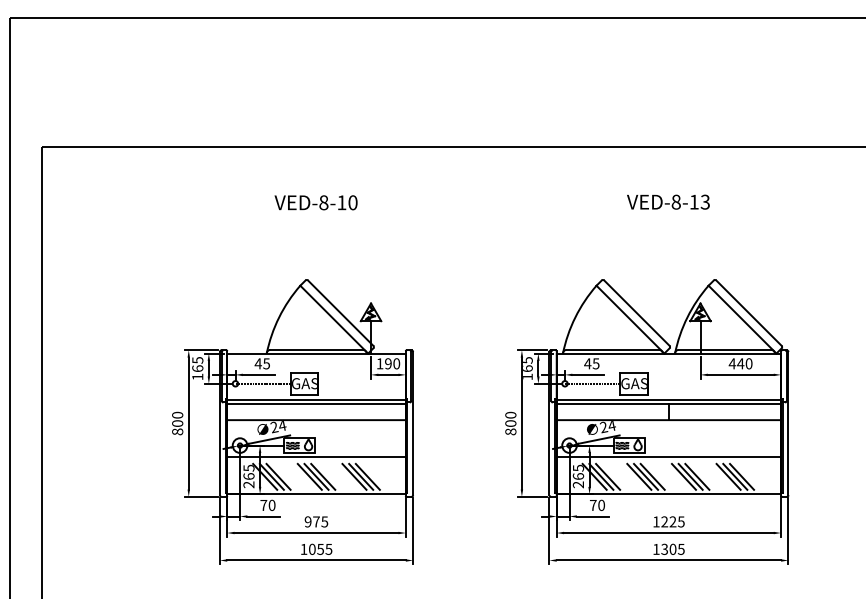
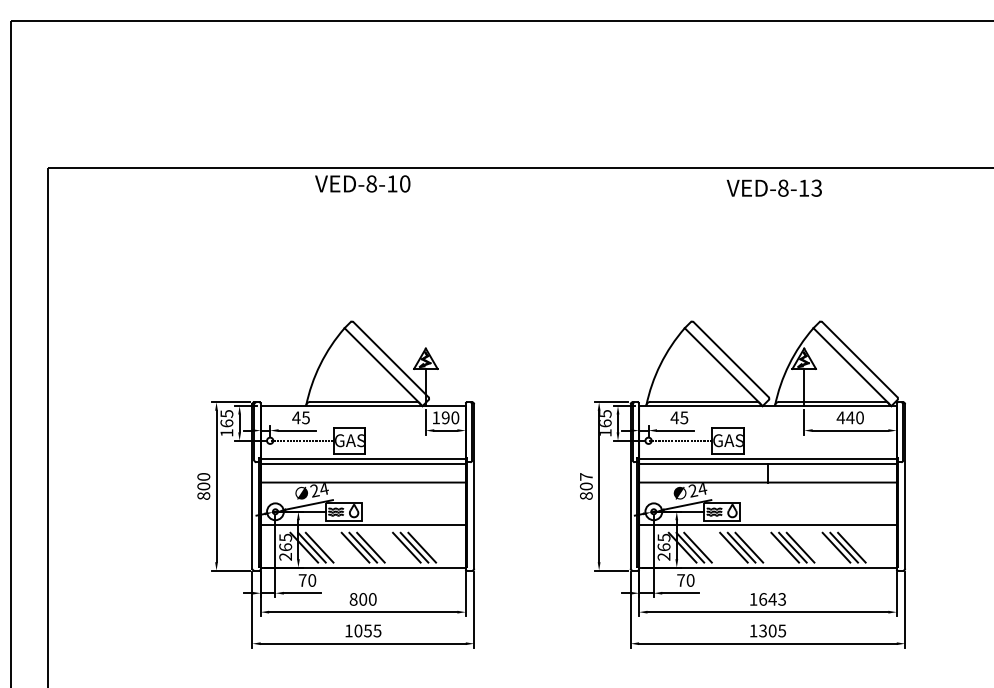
text: (667, 201) -> (773, 187), moved
text: (315, 202) -> (362, 183), moved
text: (510, 414) -> (586, 476), 800 -> 807
text: (315, 521) -> (362, 599), 975 -> 800
text: (672, 521) -> (772, 599), 1225 -> 1643

